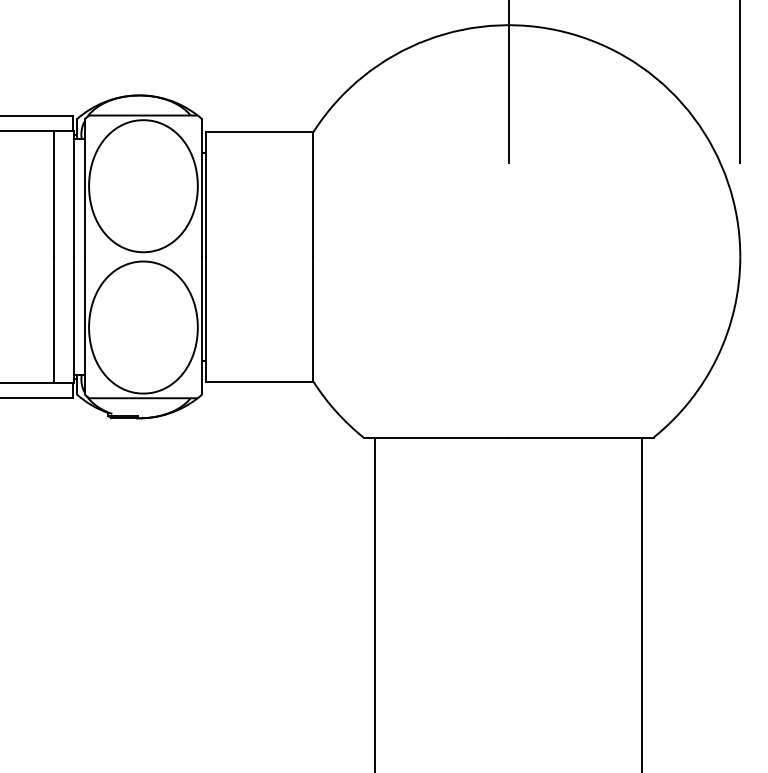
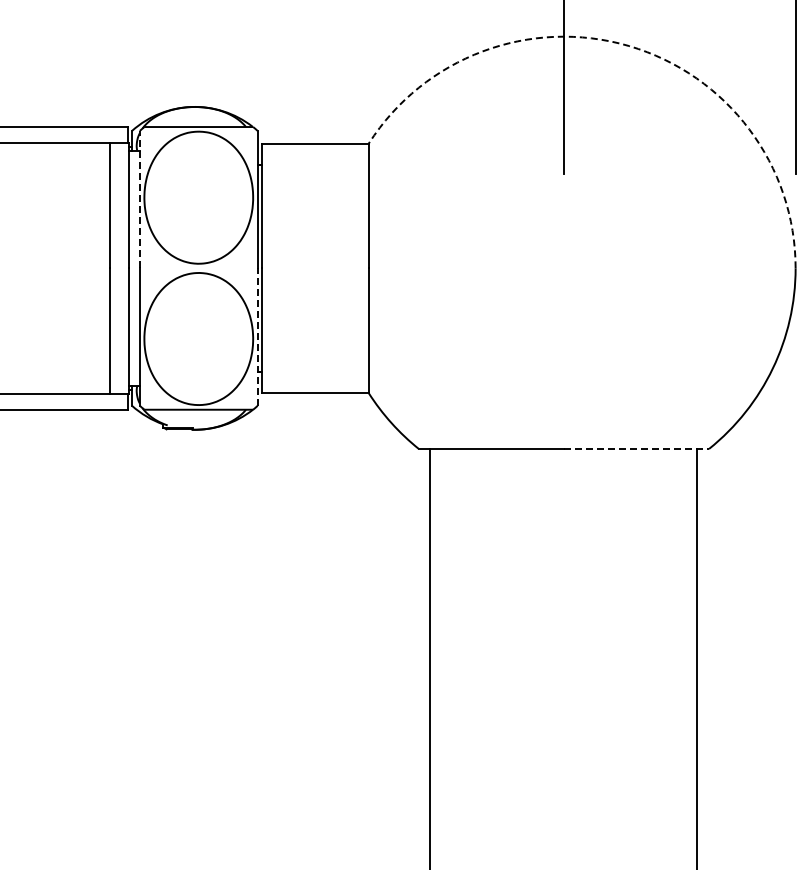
arc: (574, 35) -> (629, 46), solid -> dashed
line: (84, 188) -> (139, 199), solid -> dashed
line: (202, 326) -> (257, 337), solid -> dashed
line: (581, 438) -> (636, 449), solid -> dashed

